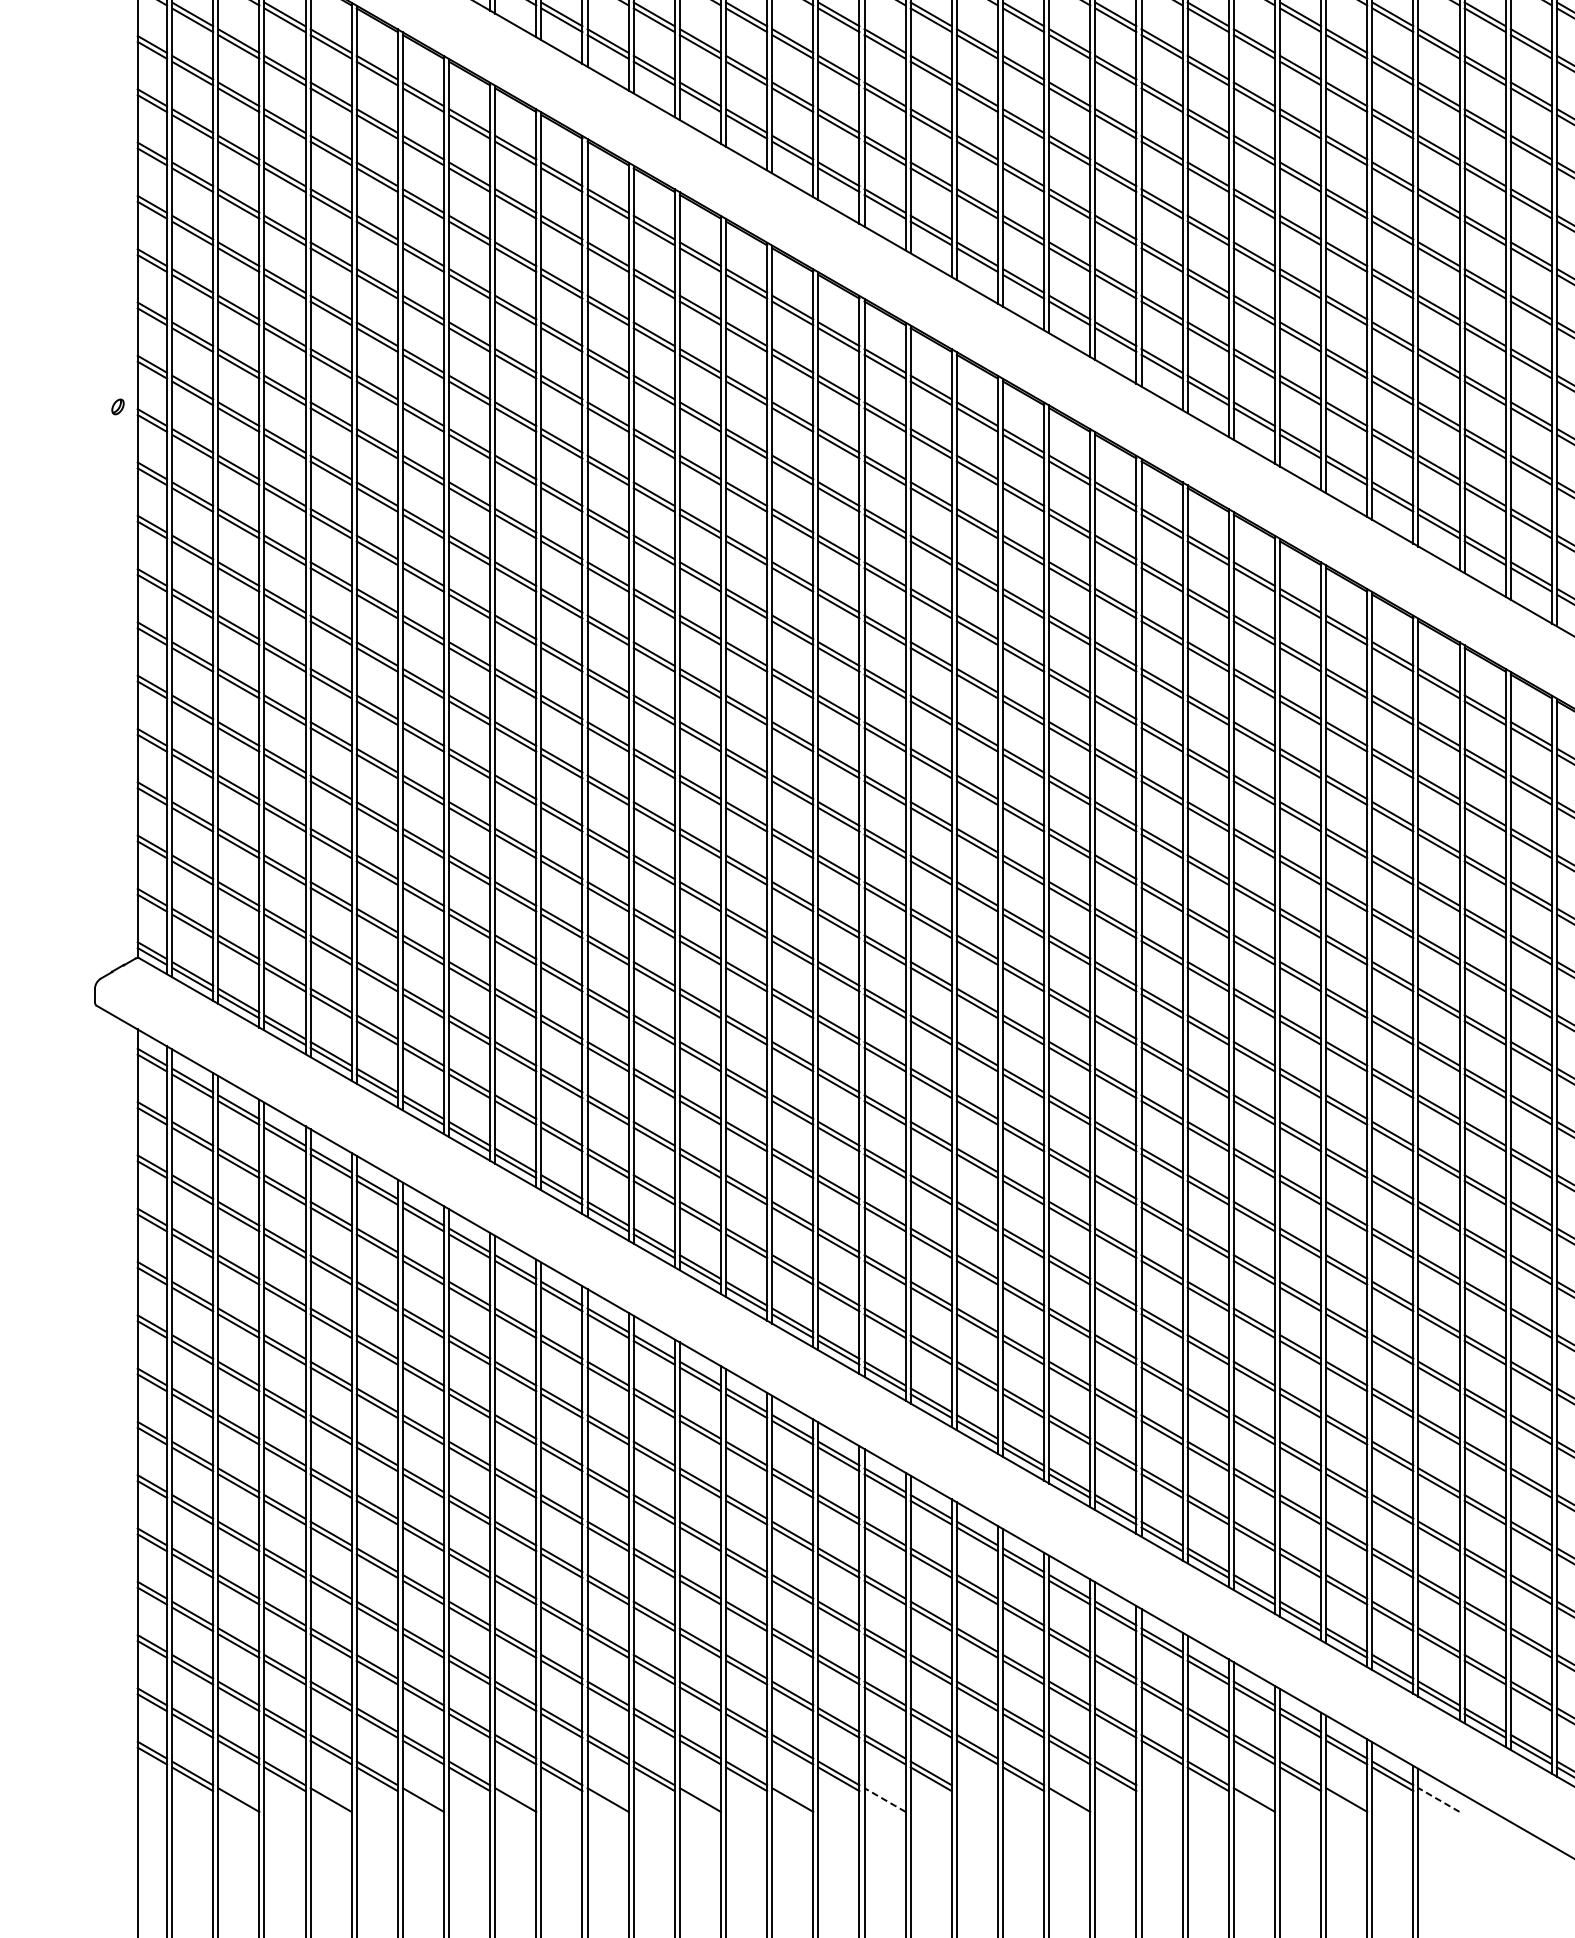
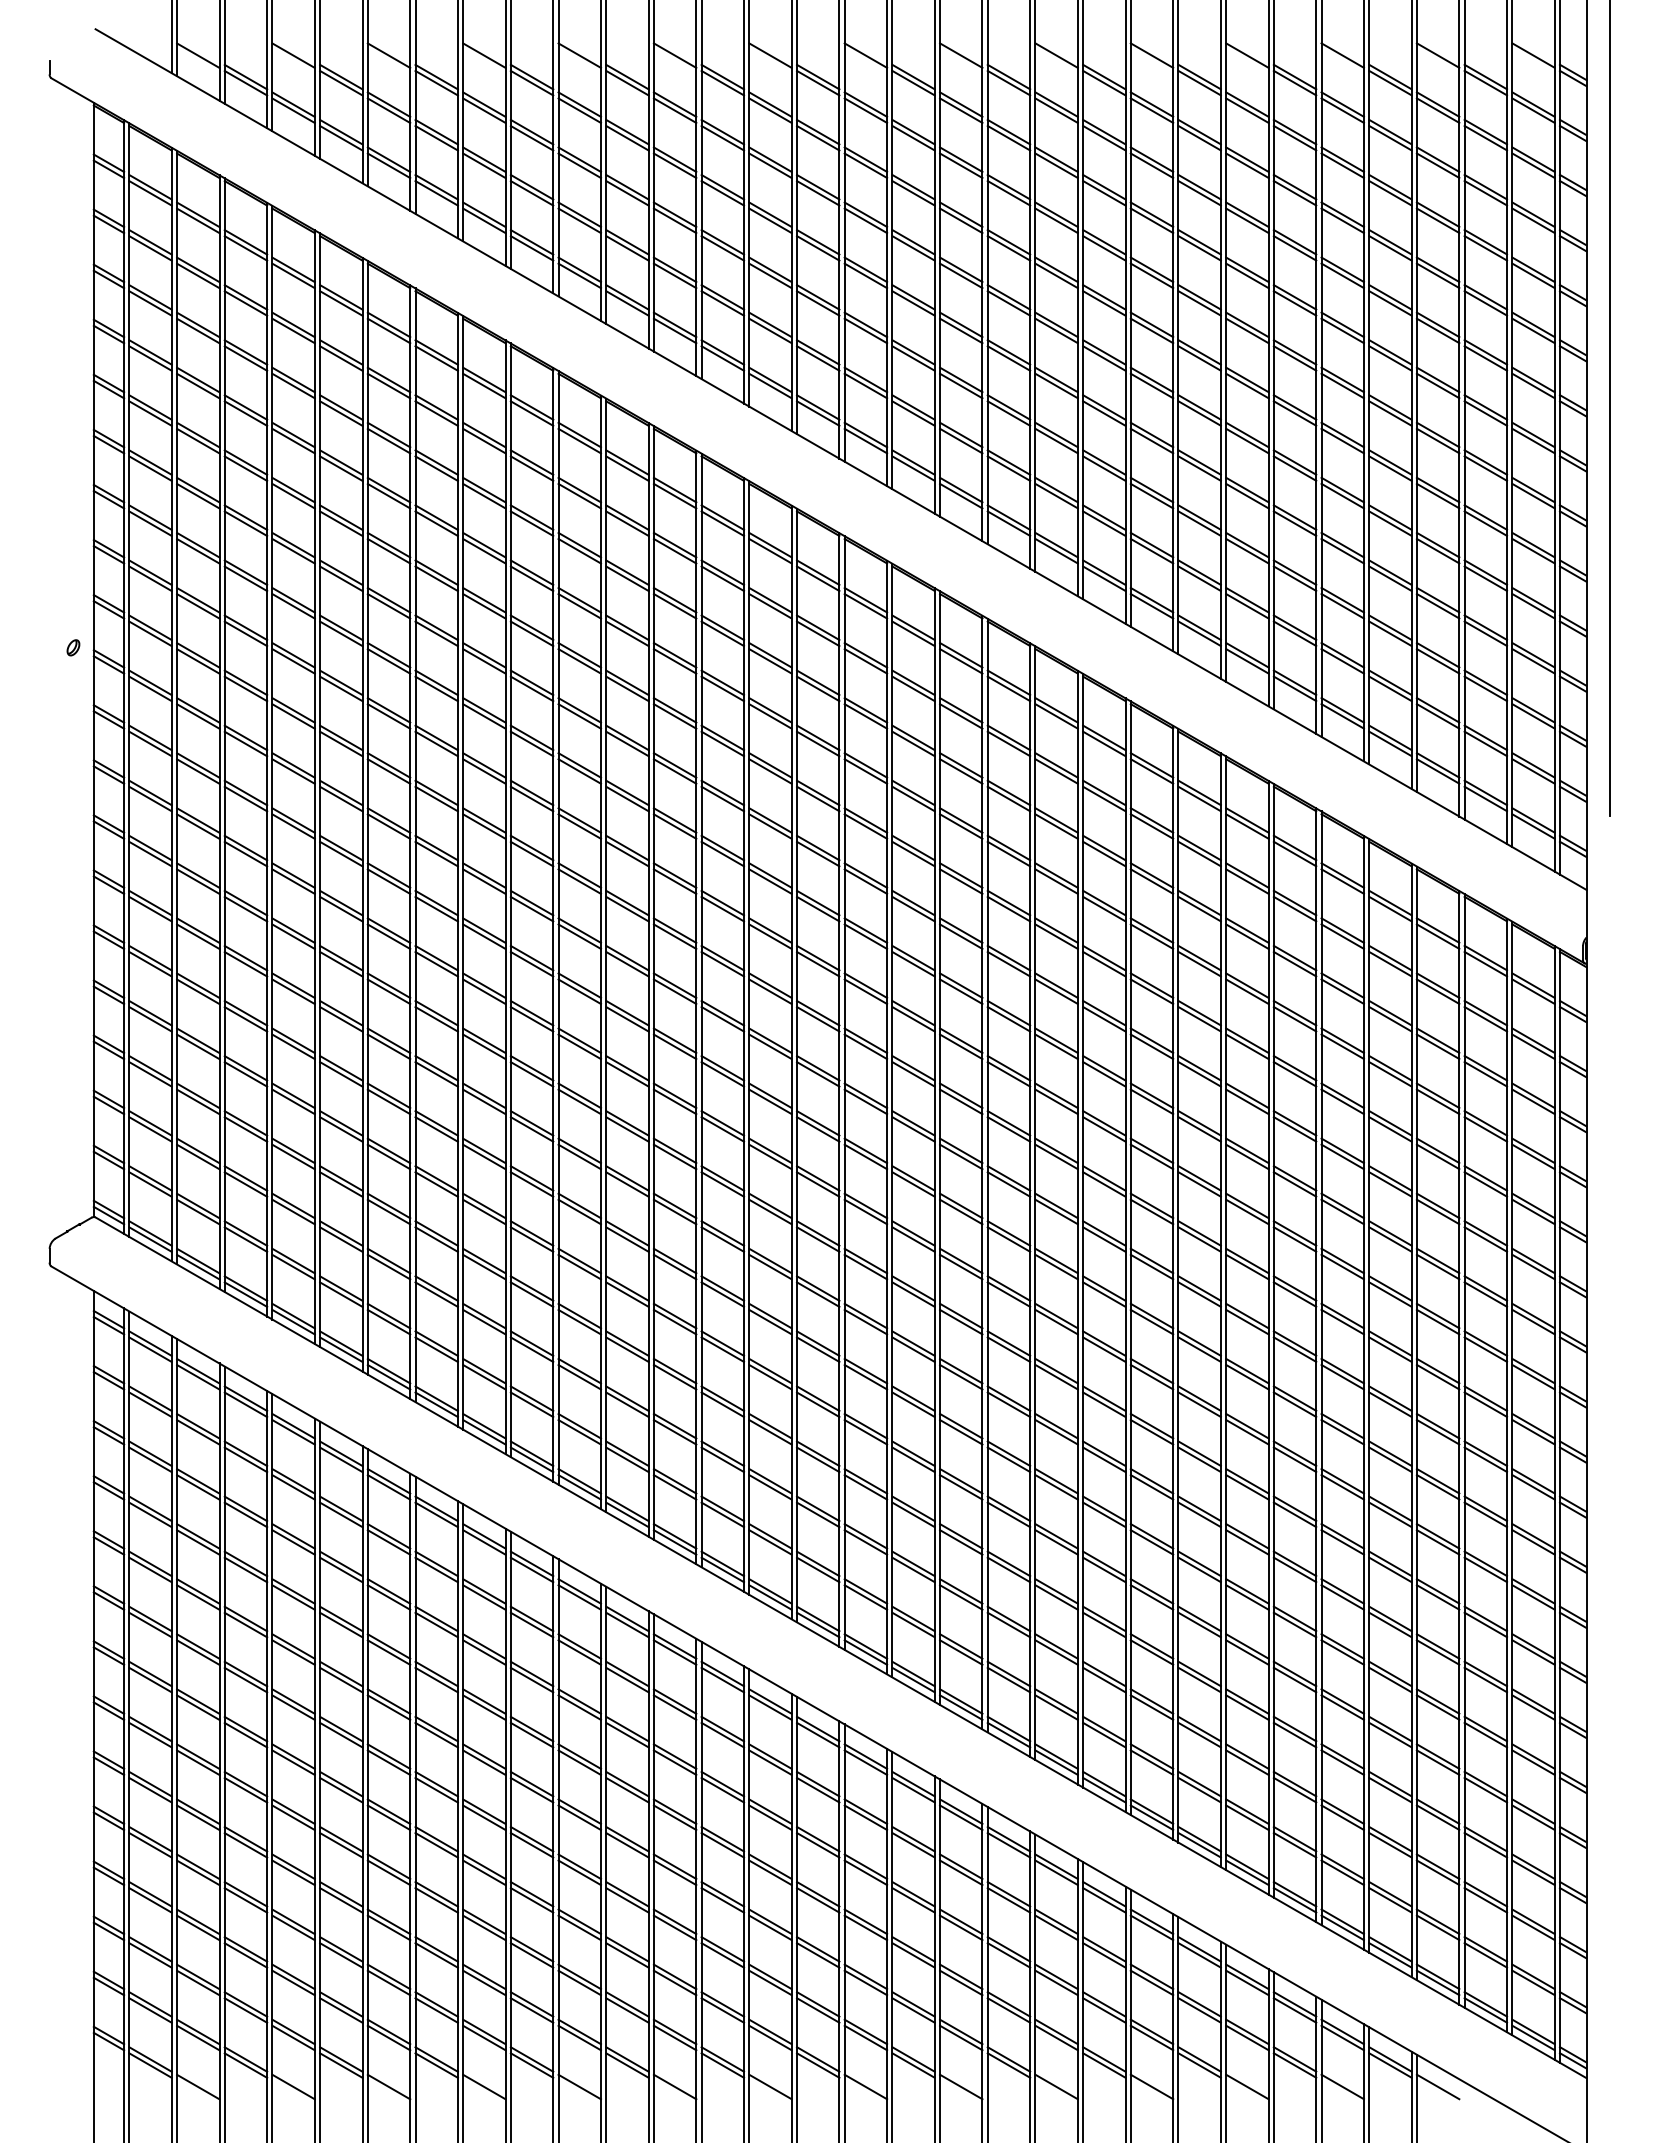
line: (884, 1799) -> (865, 2086), dashed -> solid
line: (977, 1799) -> (961, 2086), added
line: (1161, 1799) -> (1151, 2086), added
line: (1439, 1799) -> (1438, 2086), dashed -> solid

